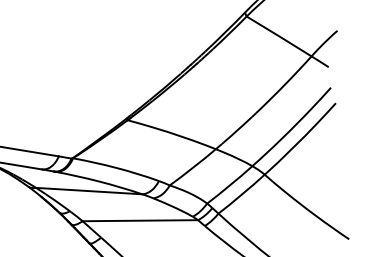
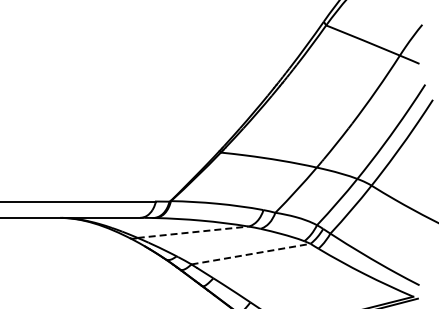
line: (89, 191) -> (193, 232), solid -> dashed
line: (140, 221) -> (251, 254), solid -> dashed

